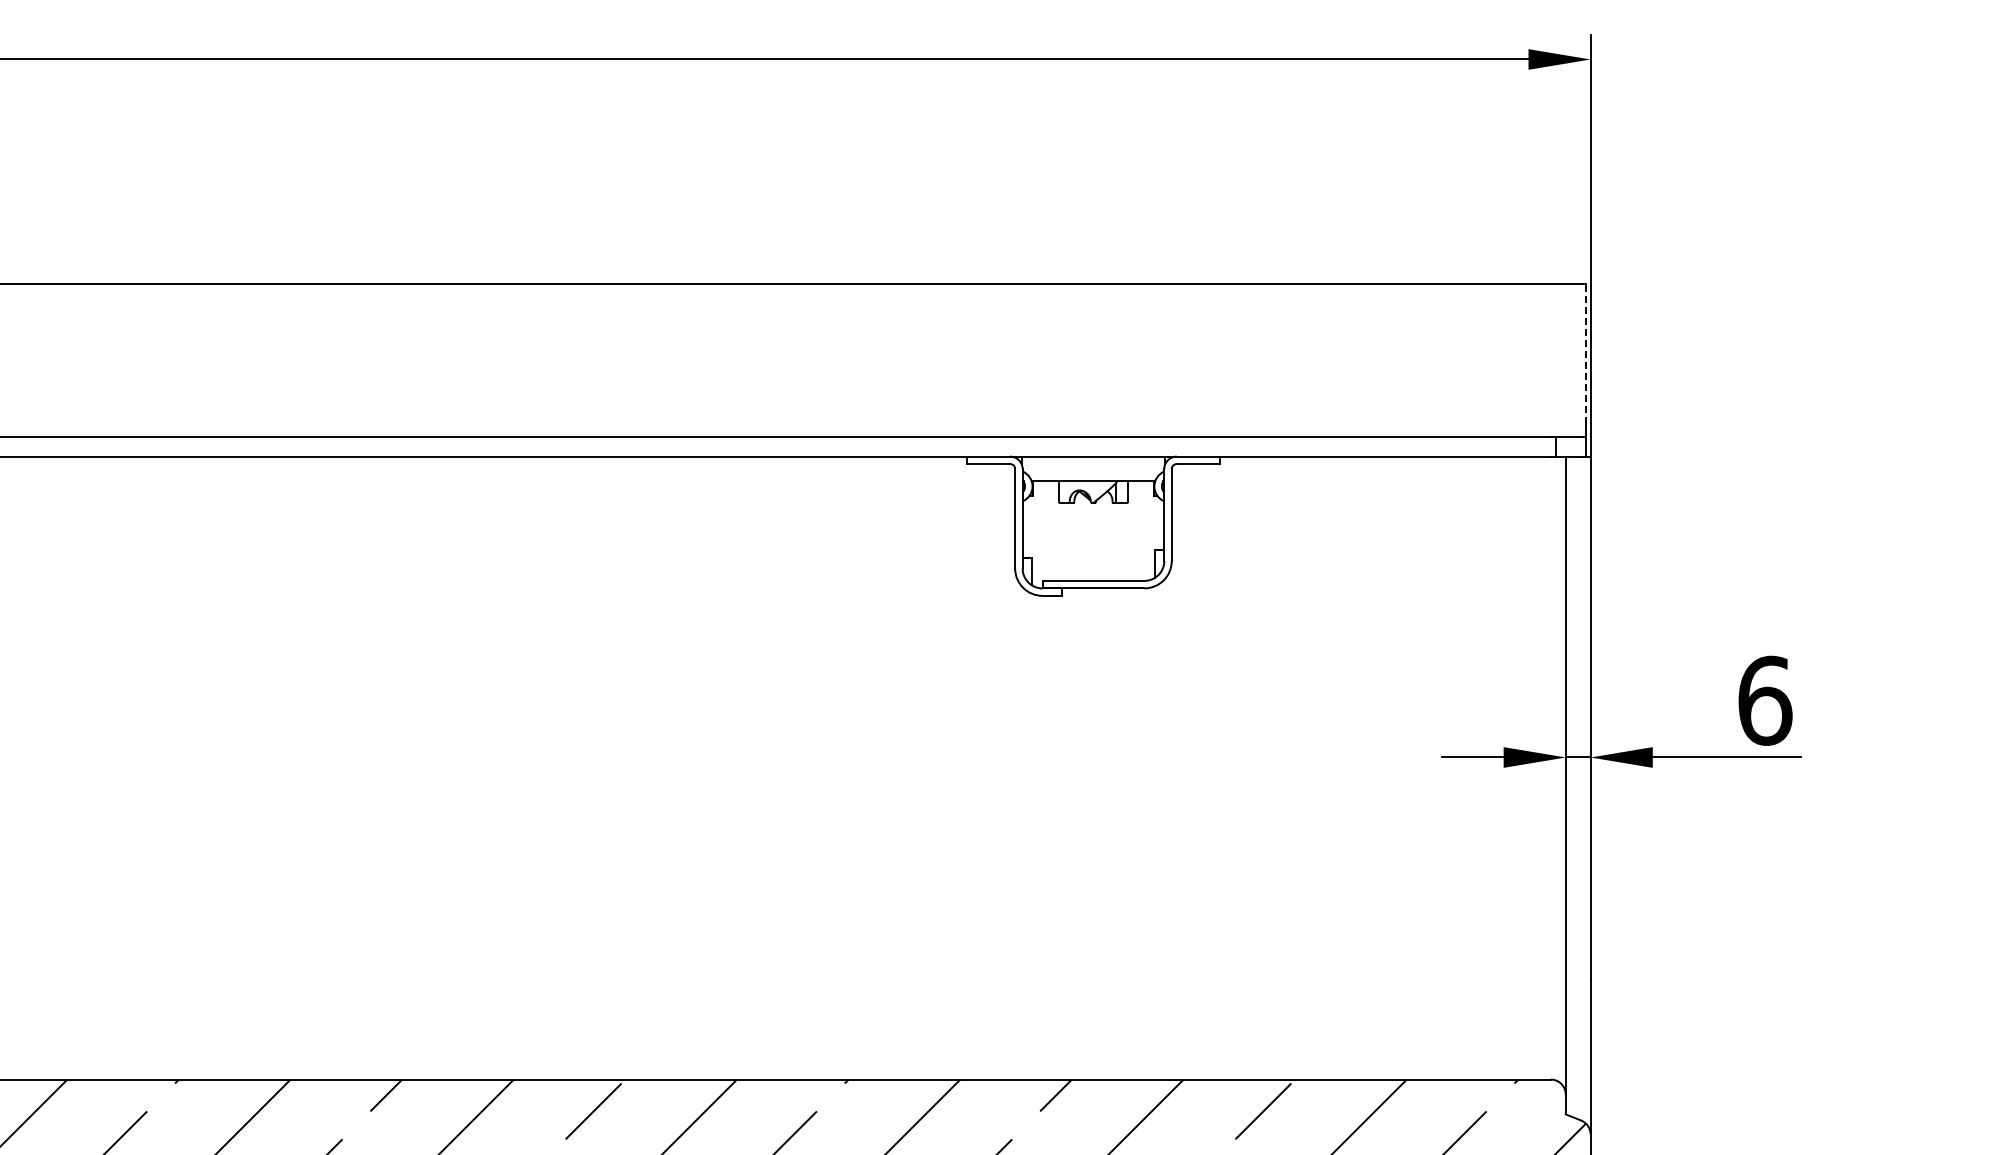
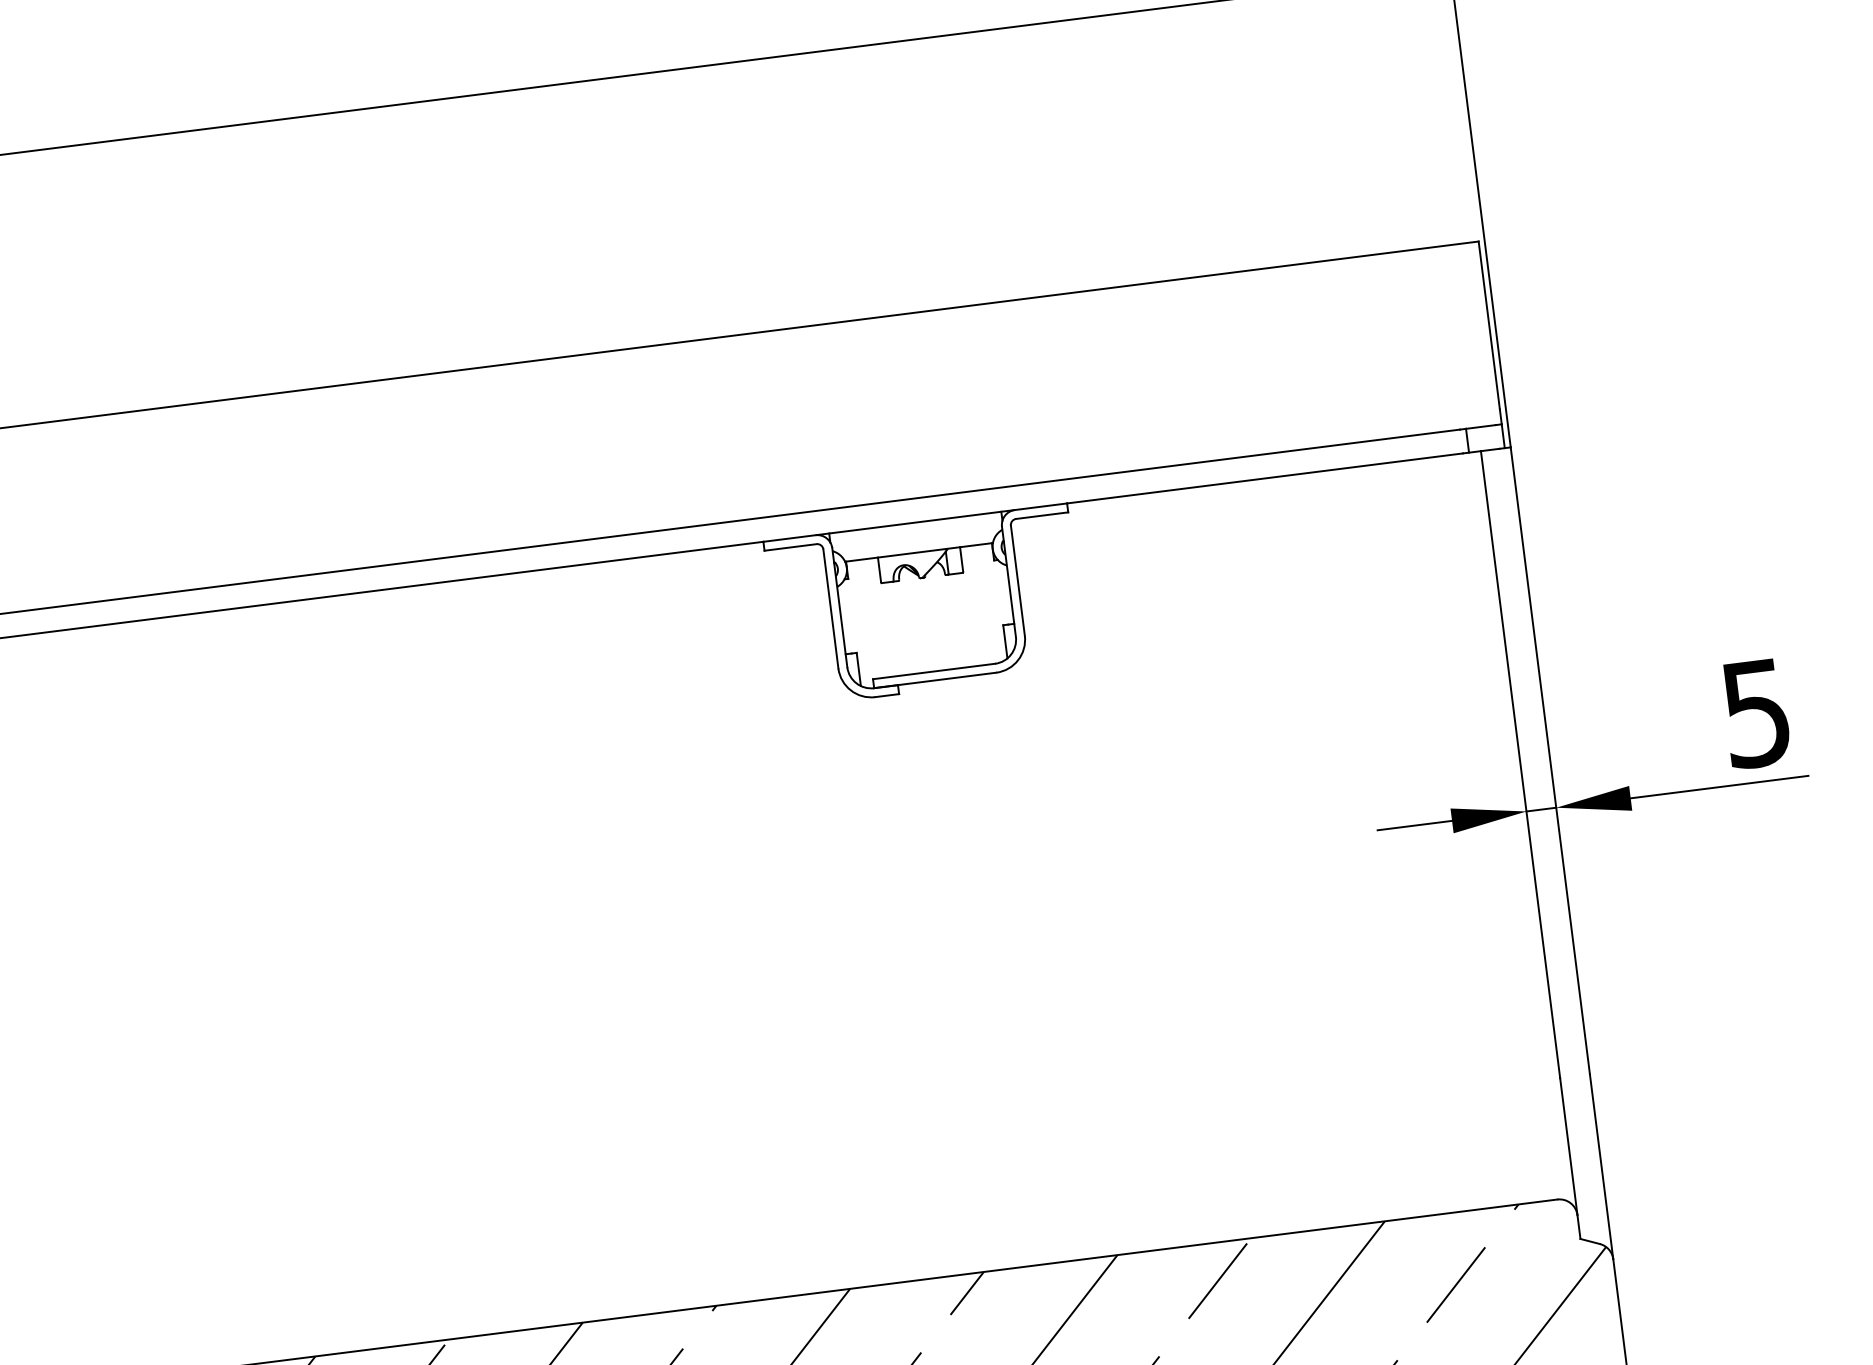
line: (1585, 353) -> (1488, 324), dashed -> solid
text: (1765, 700) -> (1757, 713), 6 -> 5

